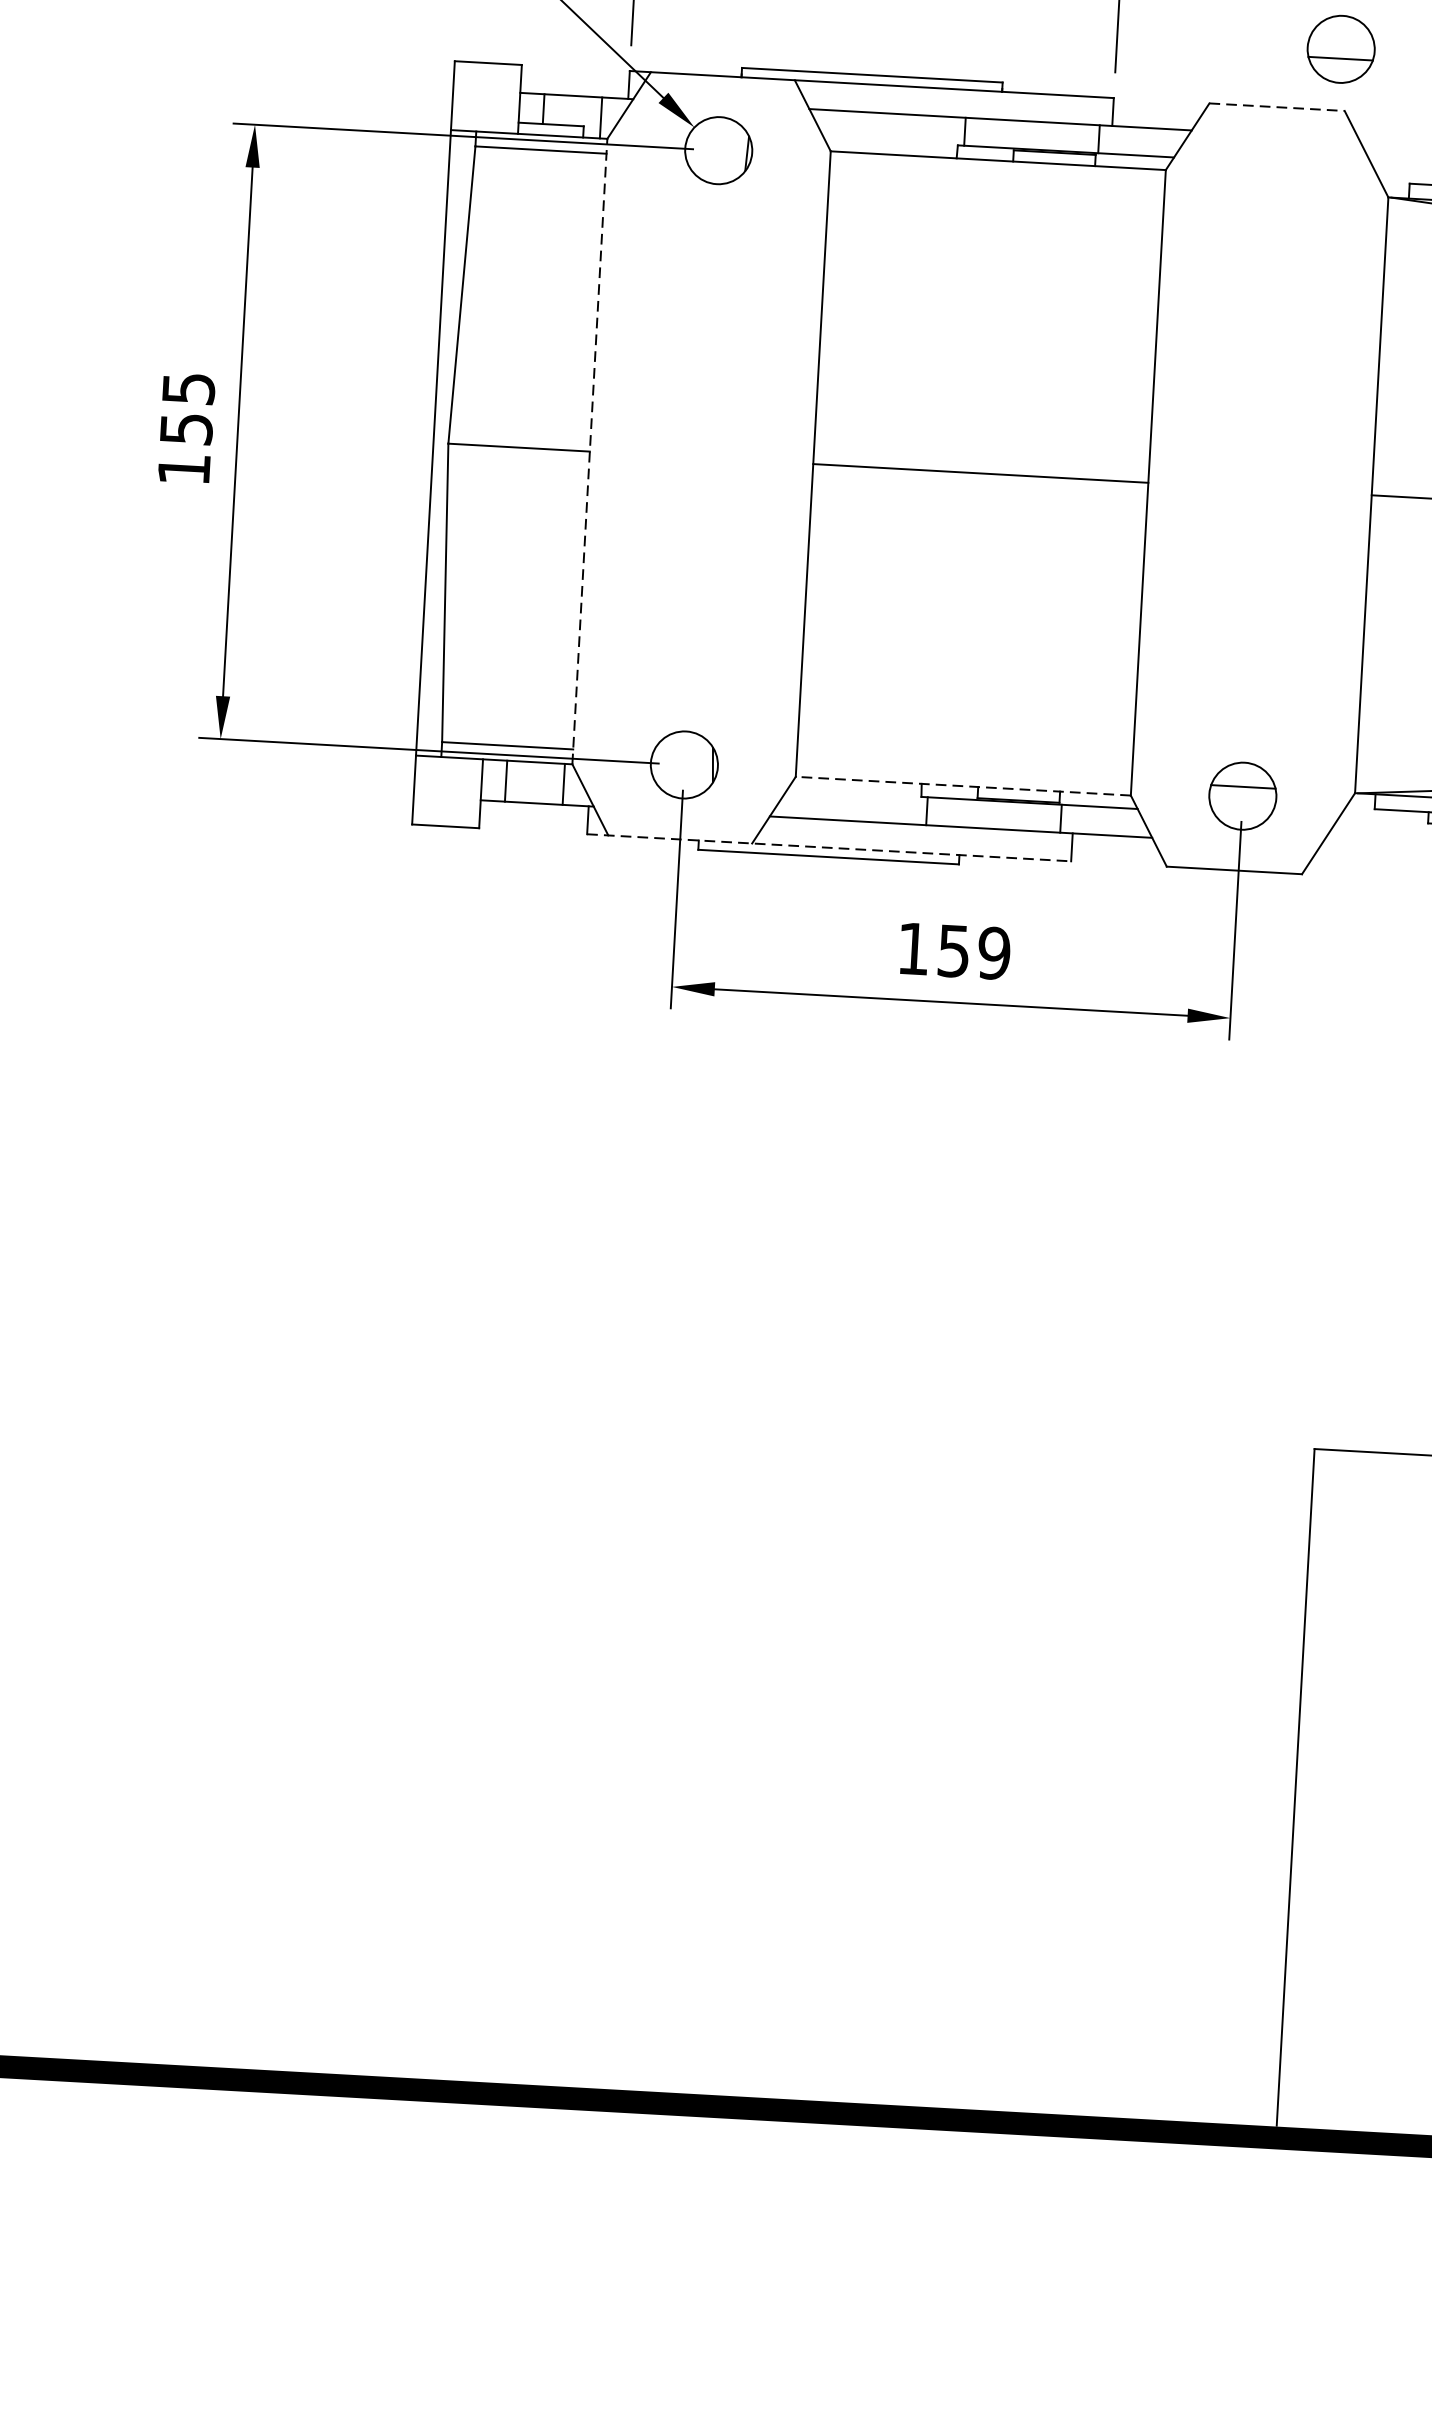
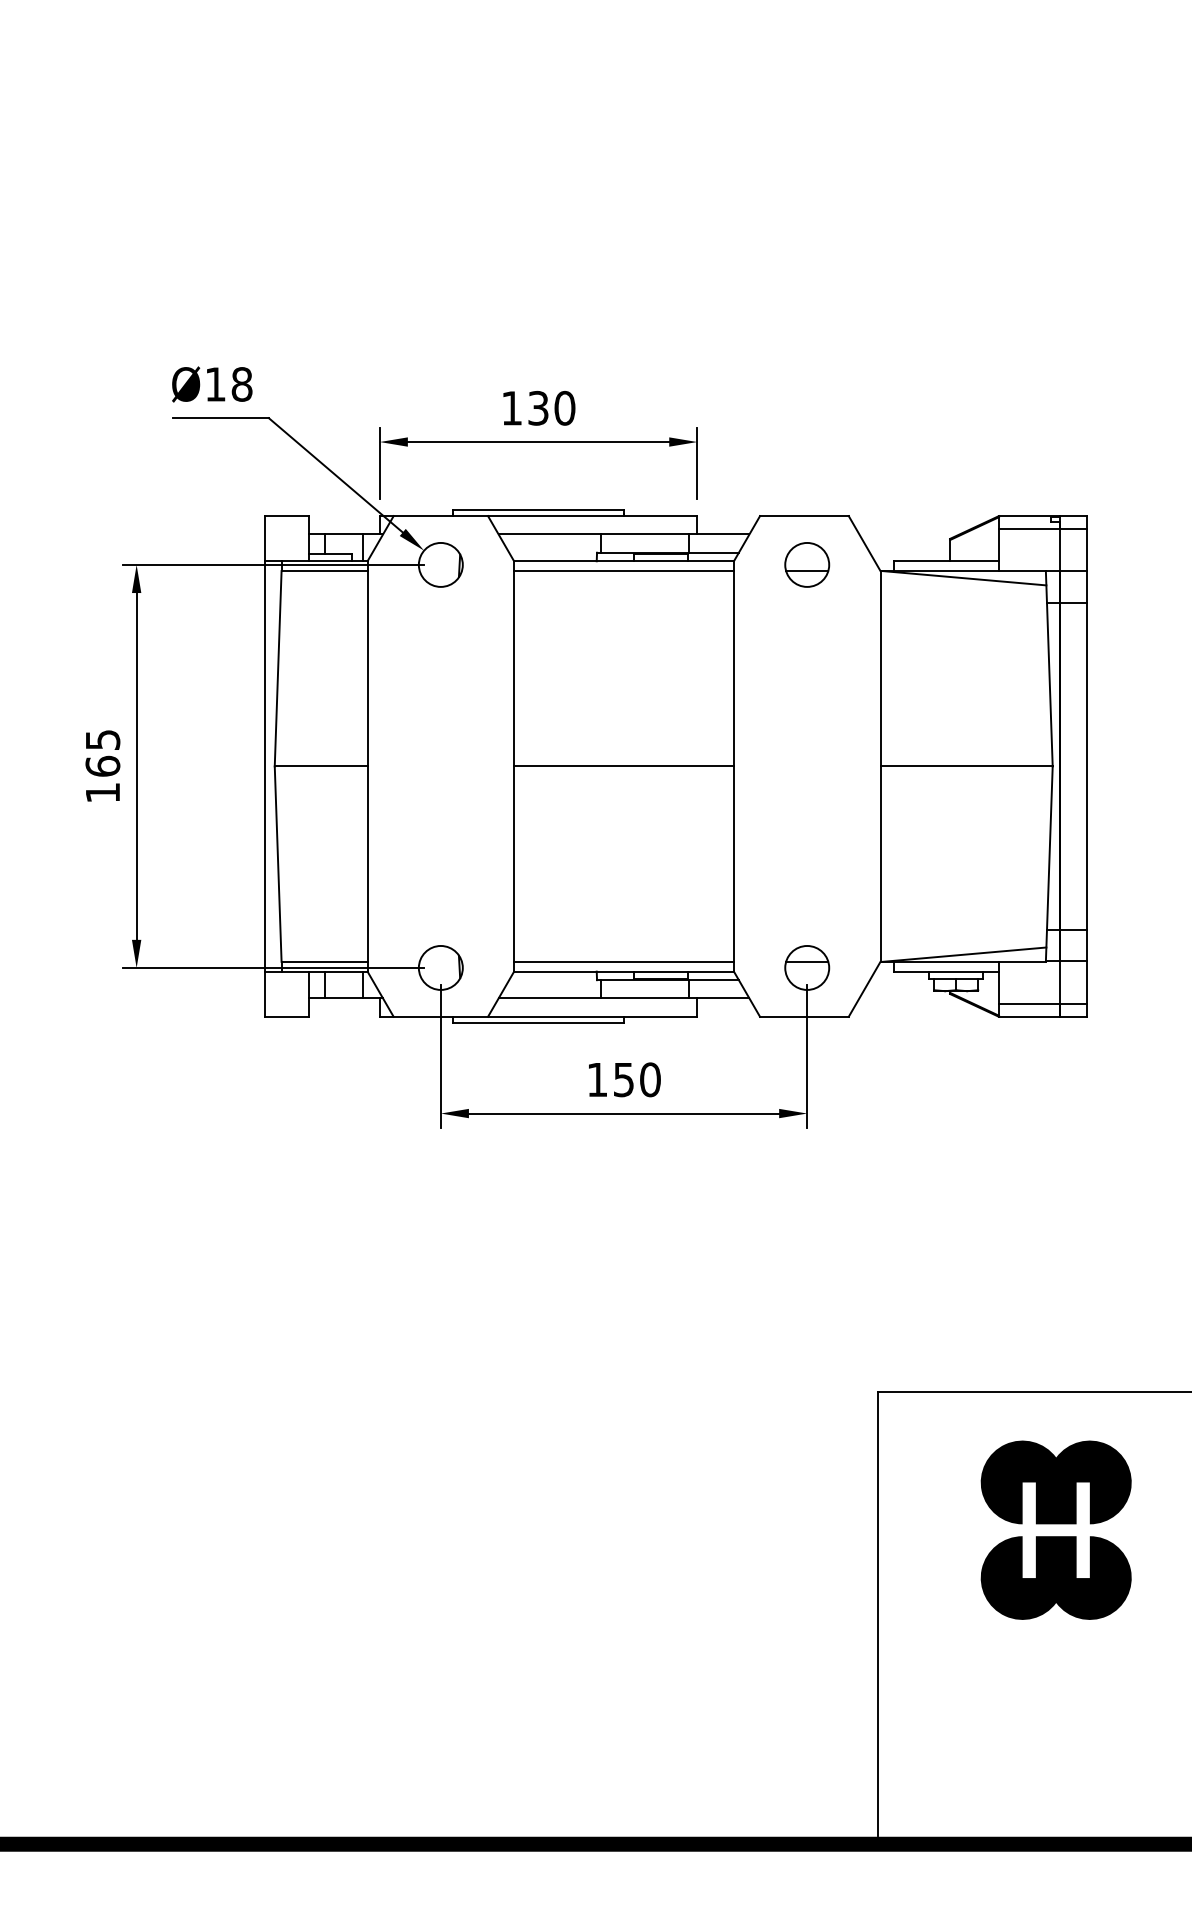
part: (1341, 48) -> (807, 564), moved
line: (1277, 107) -> (804, 516), dashed -> solid
line: (996, 176) -> (623, 571), added
text: (185, 427) -> (102, 765), 155 -> 165
line: (589, 450) -> (367, 765), dashed -> solid
line: (963, 770) -> (623, 961), added
line: (964, 786) -> (624, 971), dashed -> solid
line: (829, 847) -> (538, 1016), dashed -> solid
text: (994, 952) -> (650, 1079), 159 -> 150

